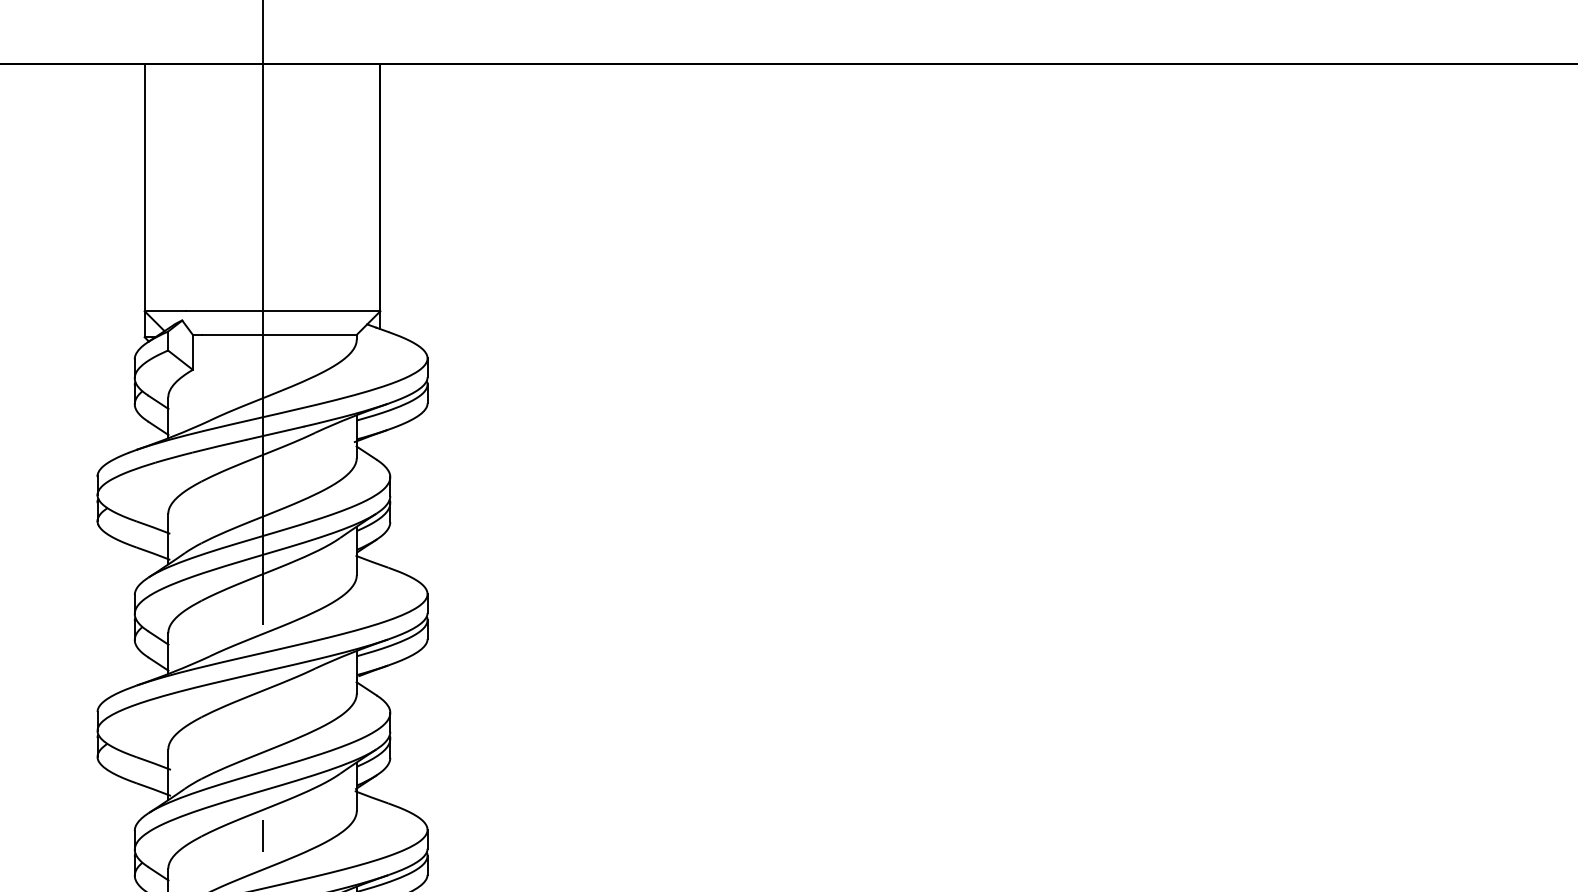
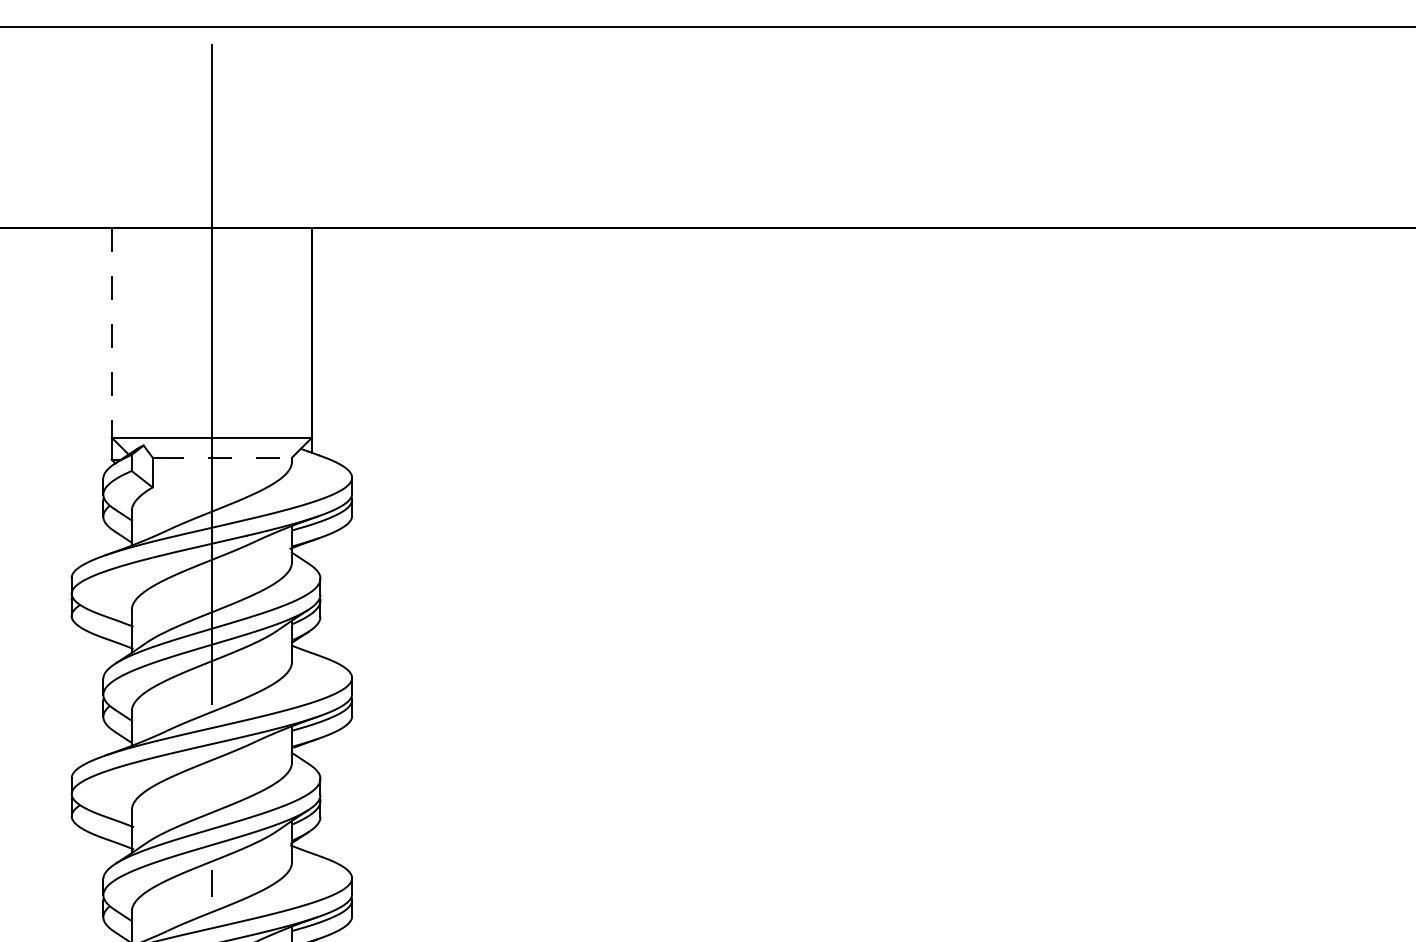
line: (144, 187) -> (111, 332), solid -> dashed
line: (279, 334) -> (226, 457), solid -> dashed

